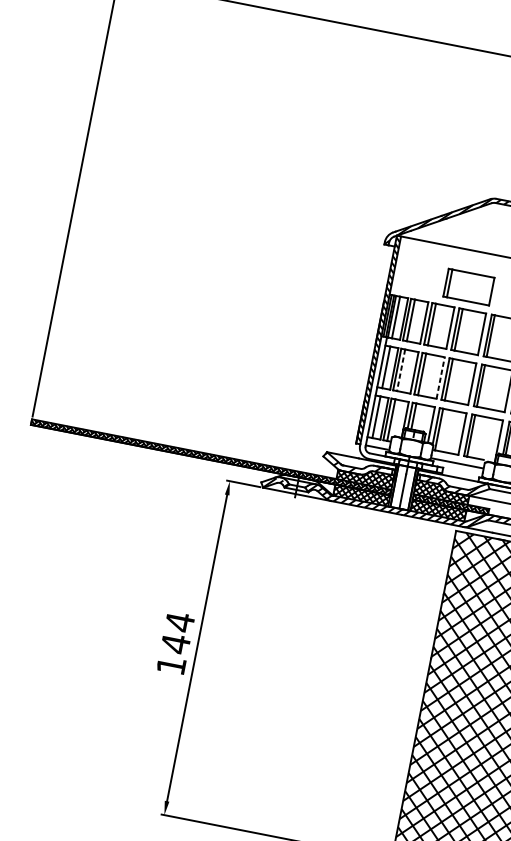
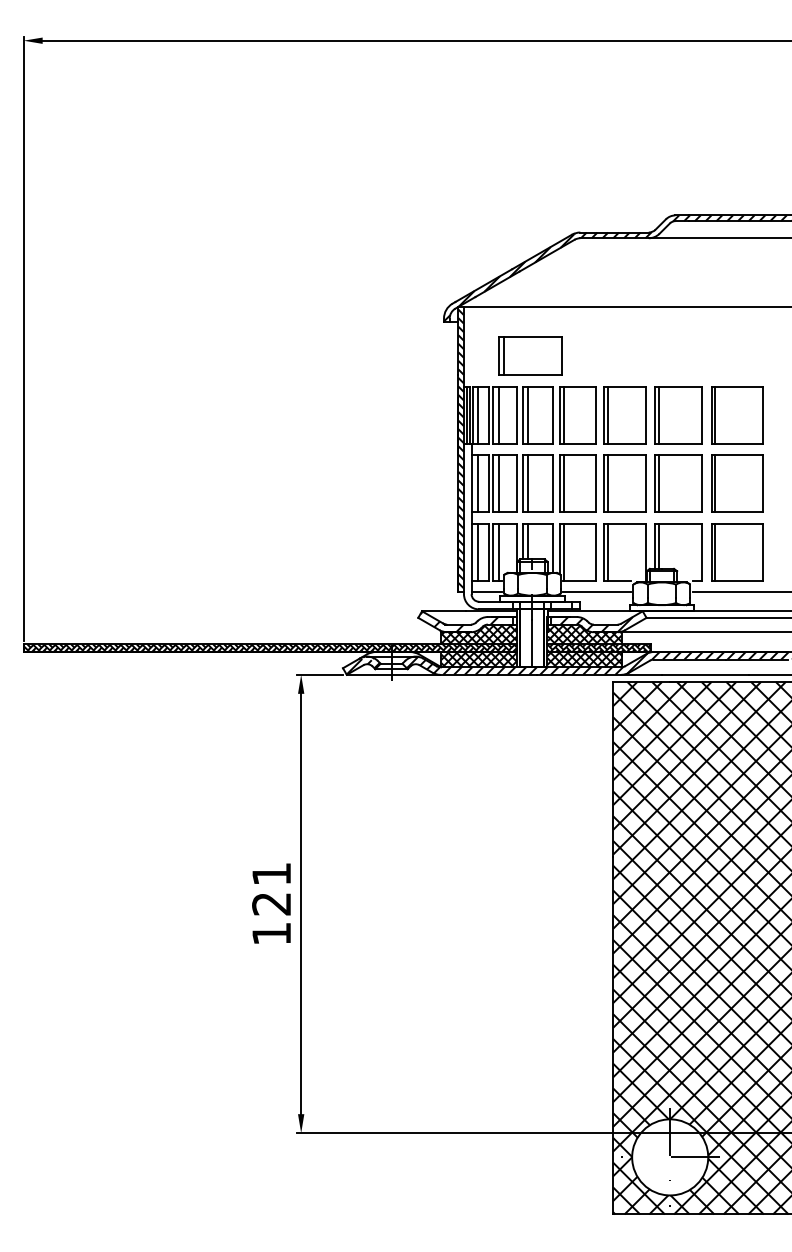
part: (468, 286) -> (530, 355), moved
line: (401, 370) -> (498, 483), dashed -> solid
line: (441, 377) -> (553, 483), dashed -> solid
text: (177, 632) -> (271, 888), 144 -> 121

